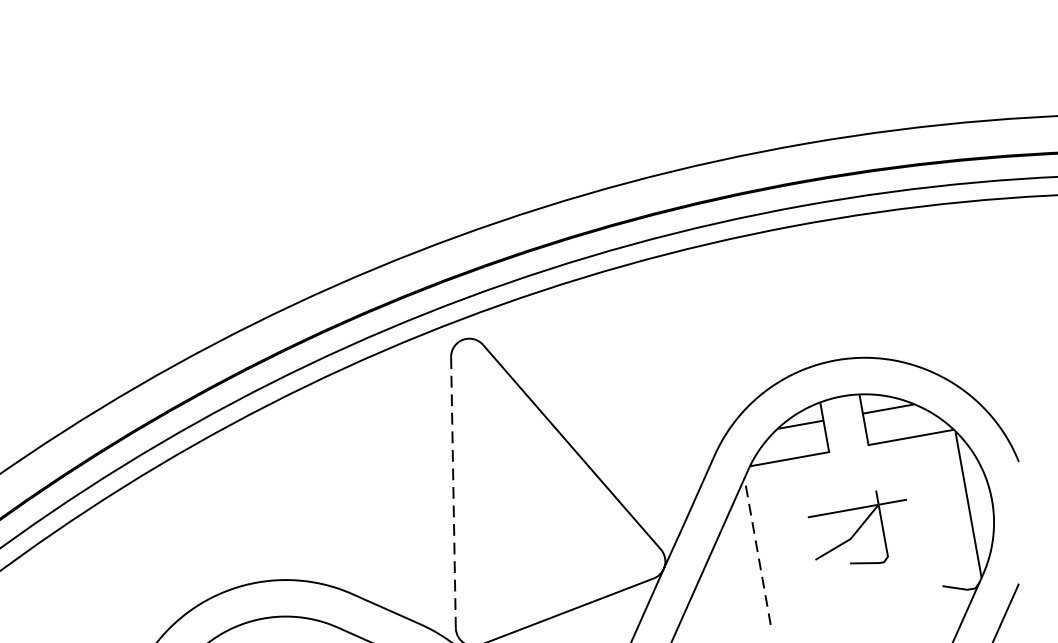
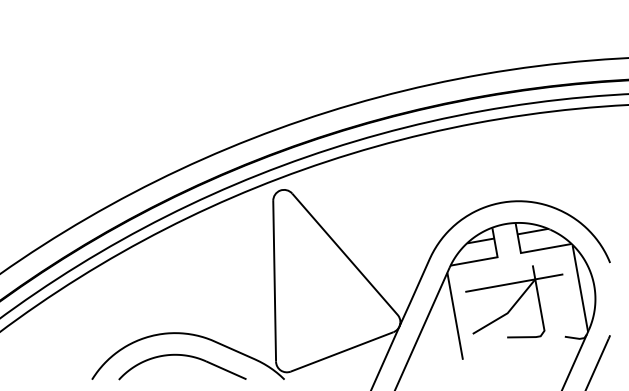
line: (453, 493) -> (274, 281), dashed -> solid
part: (857, 526) -> (514, 301), size x1.67
line: (758, 550) -> (455, 315), dashed -> solid

